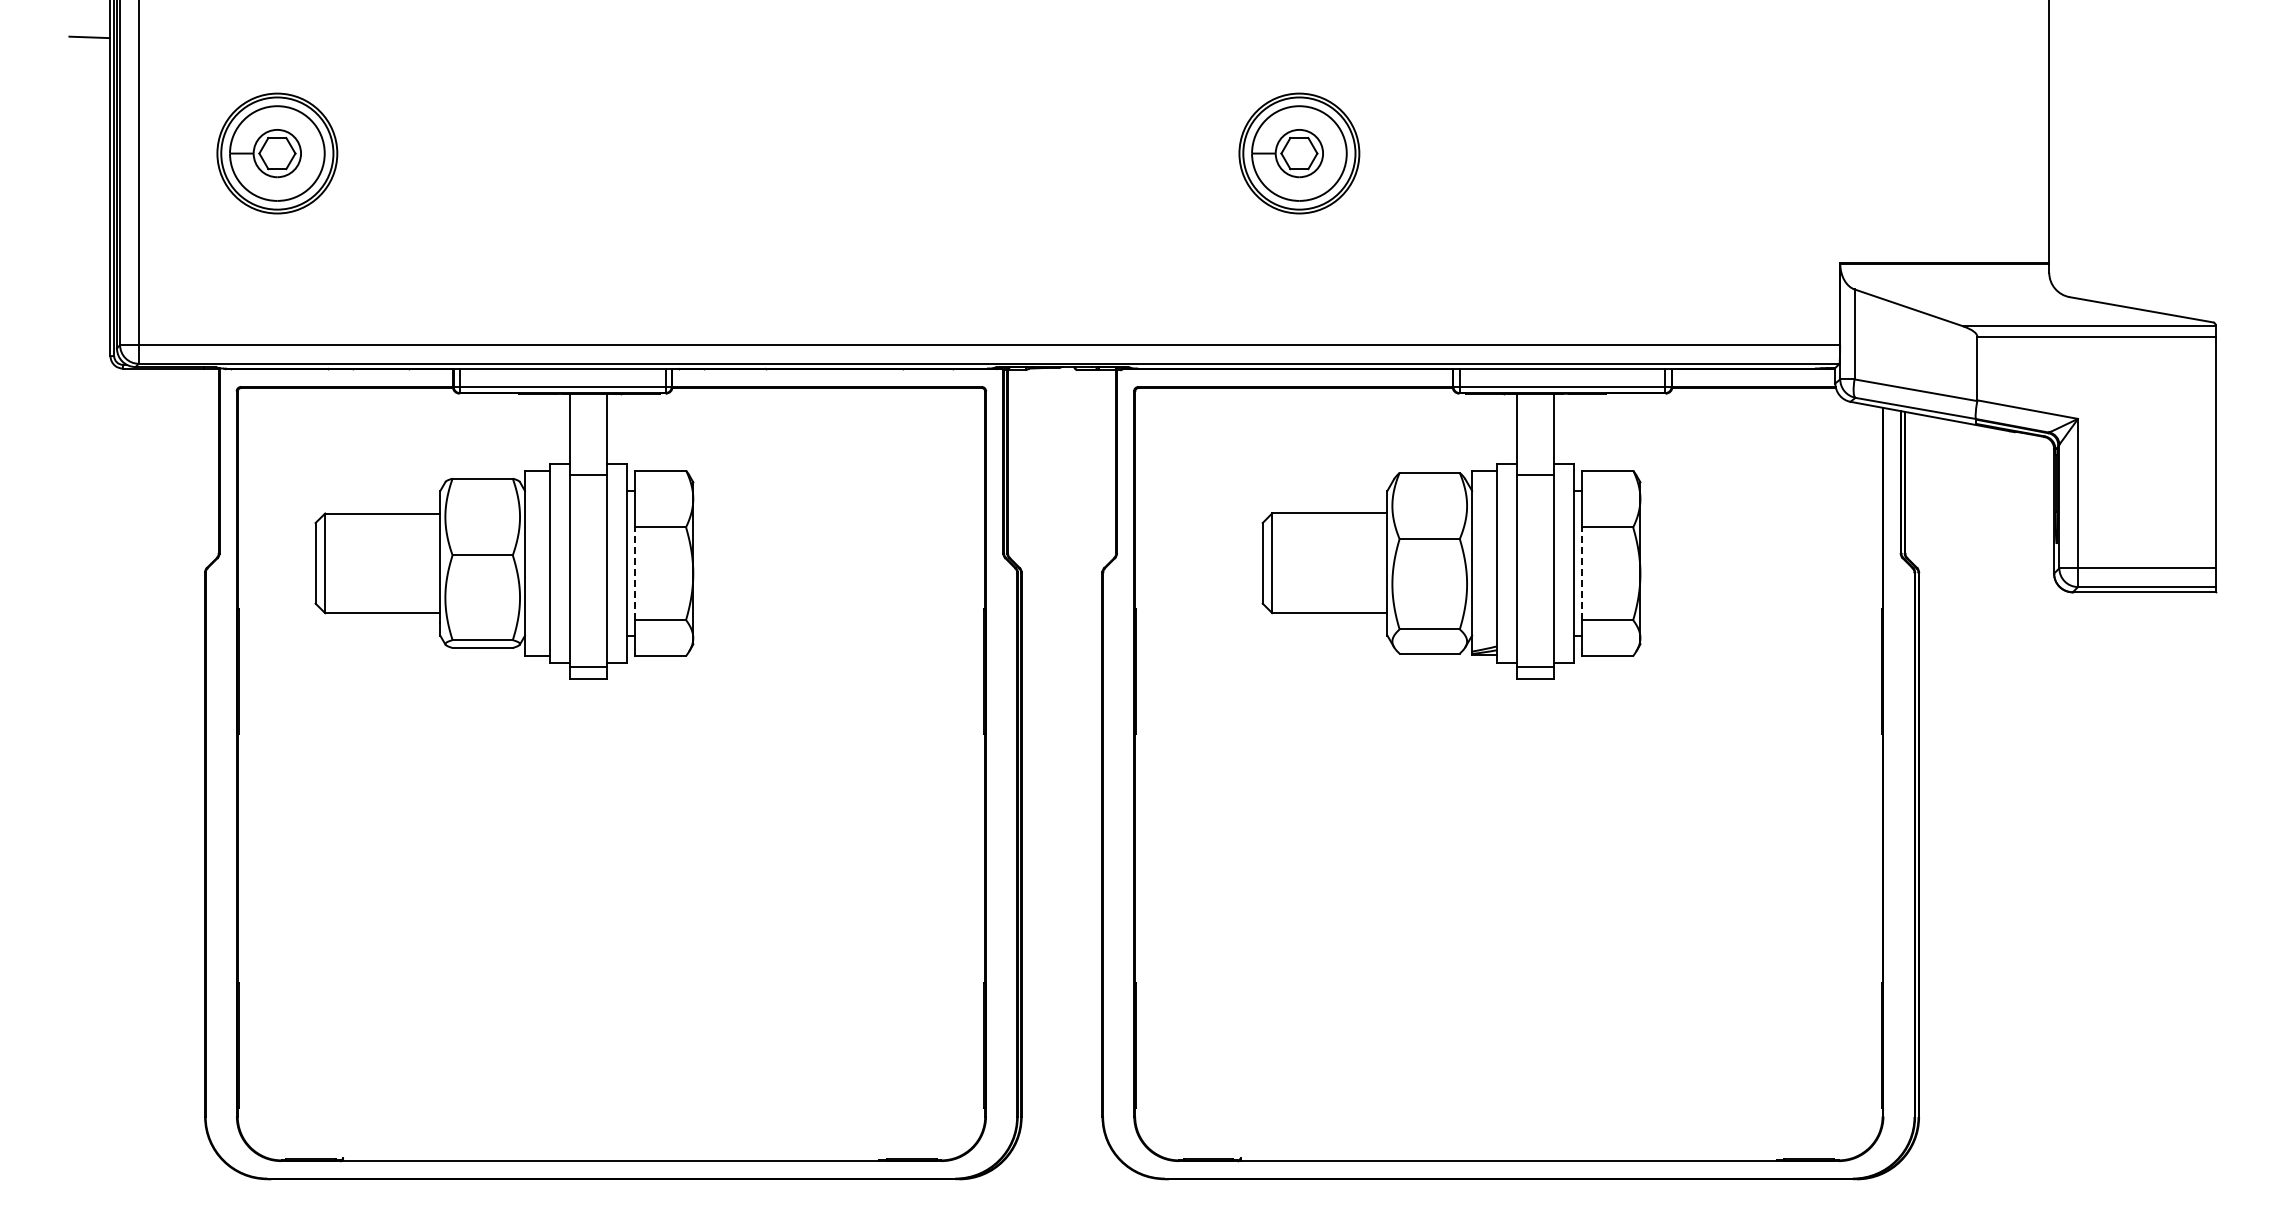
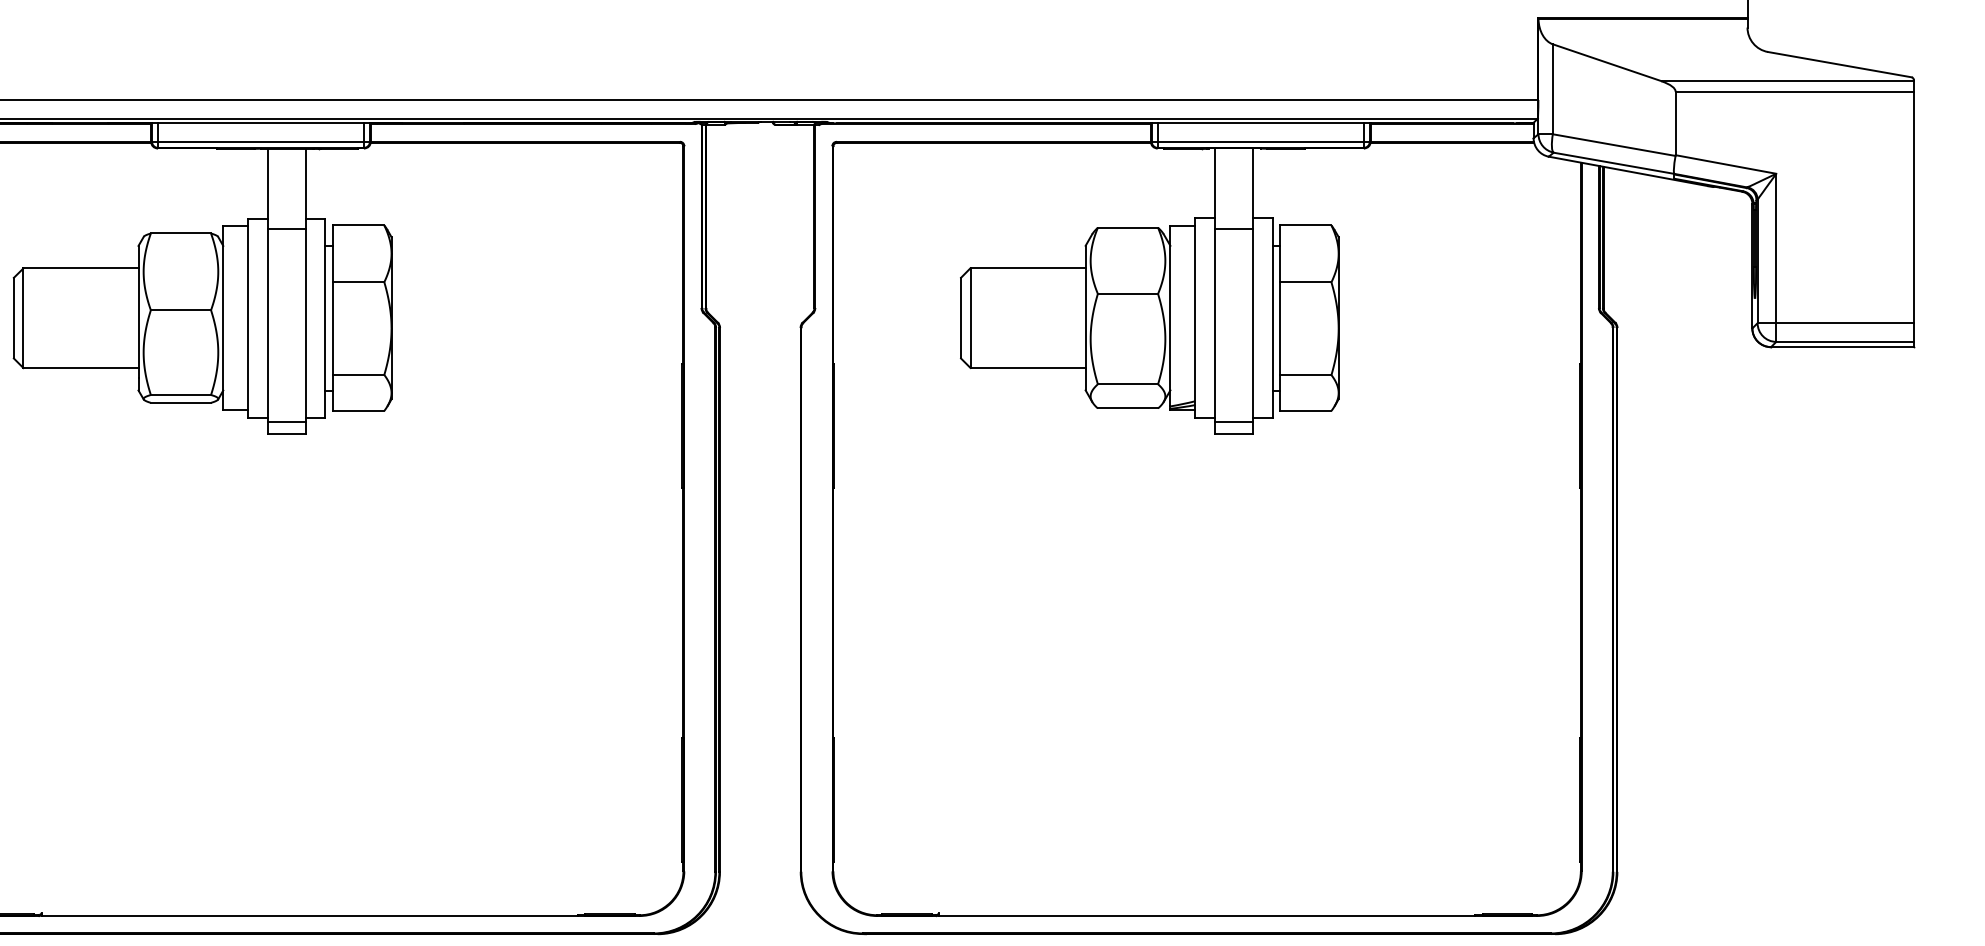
line: (634, 573) -> (332, 328), dashed -> solid
line: (1581, 573) -> (1279, 328), dashed -> solid

